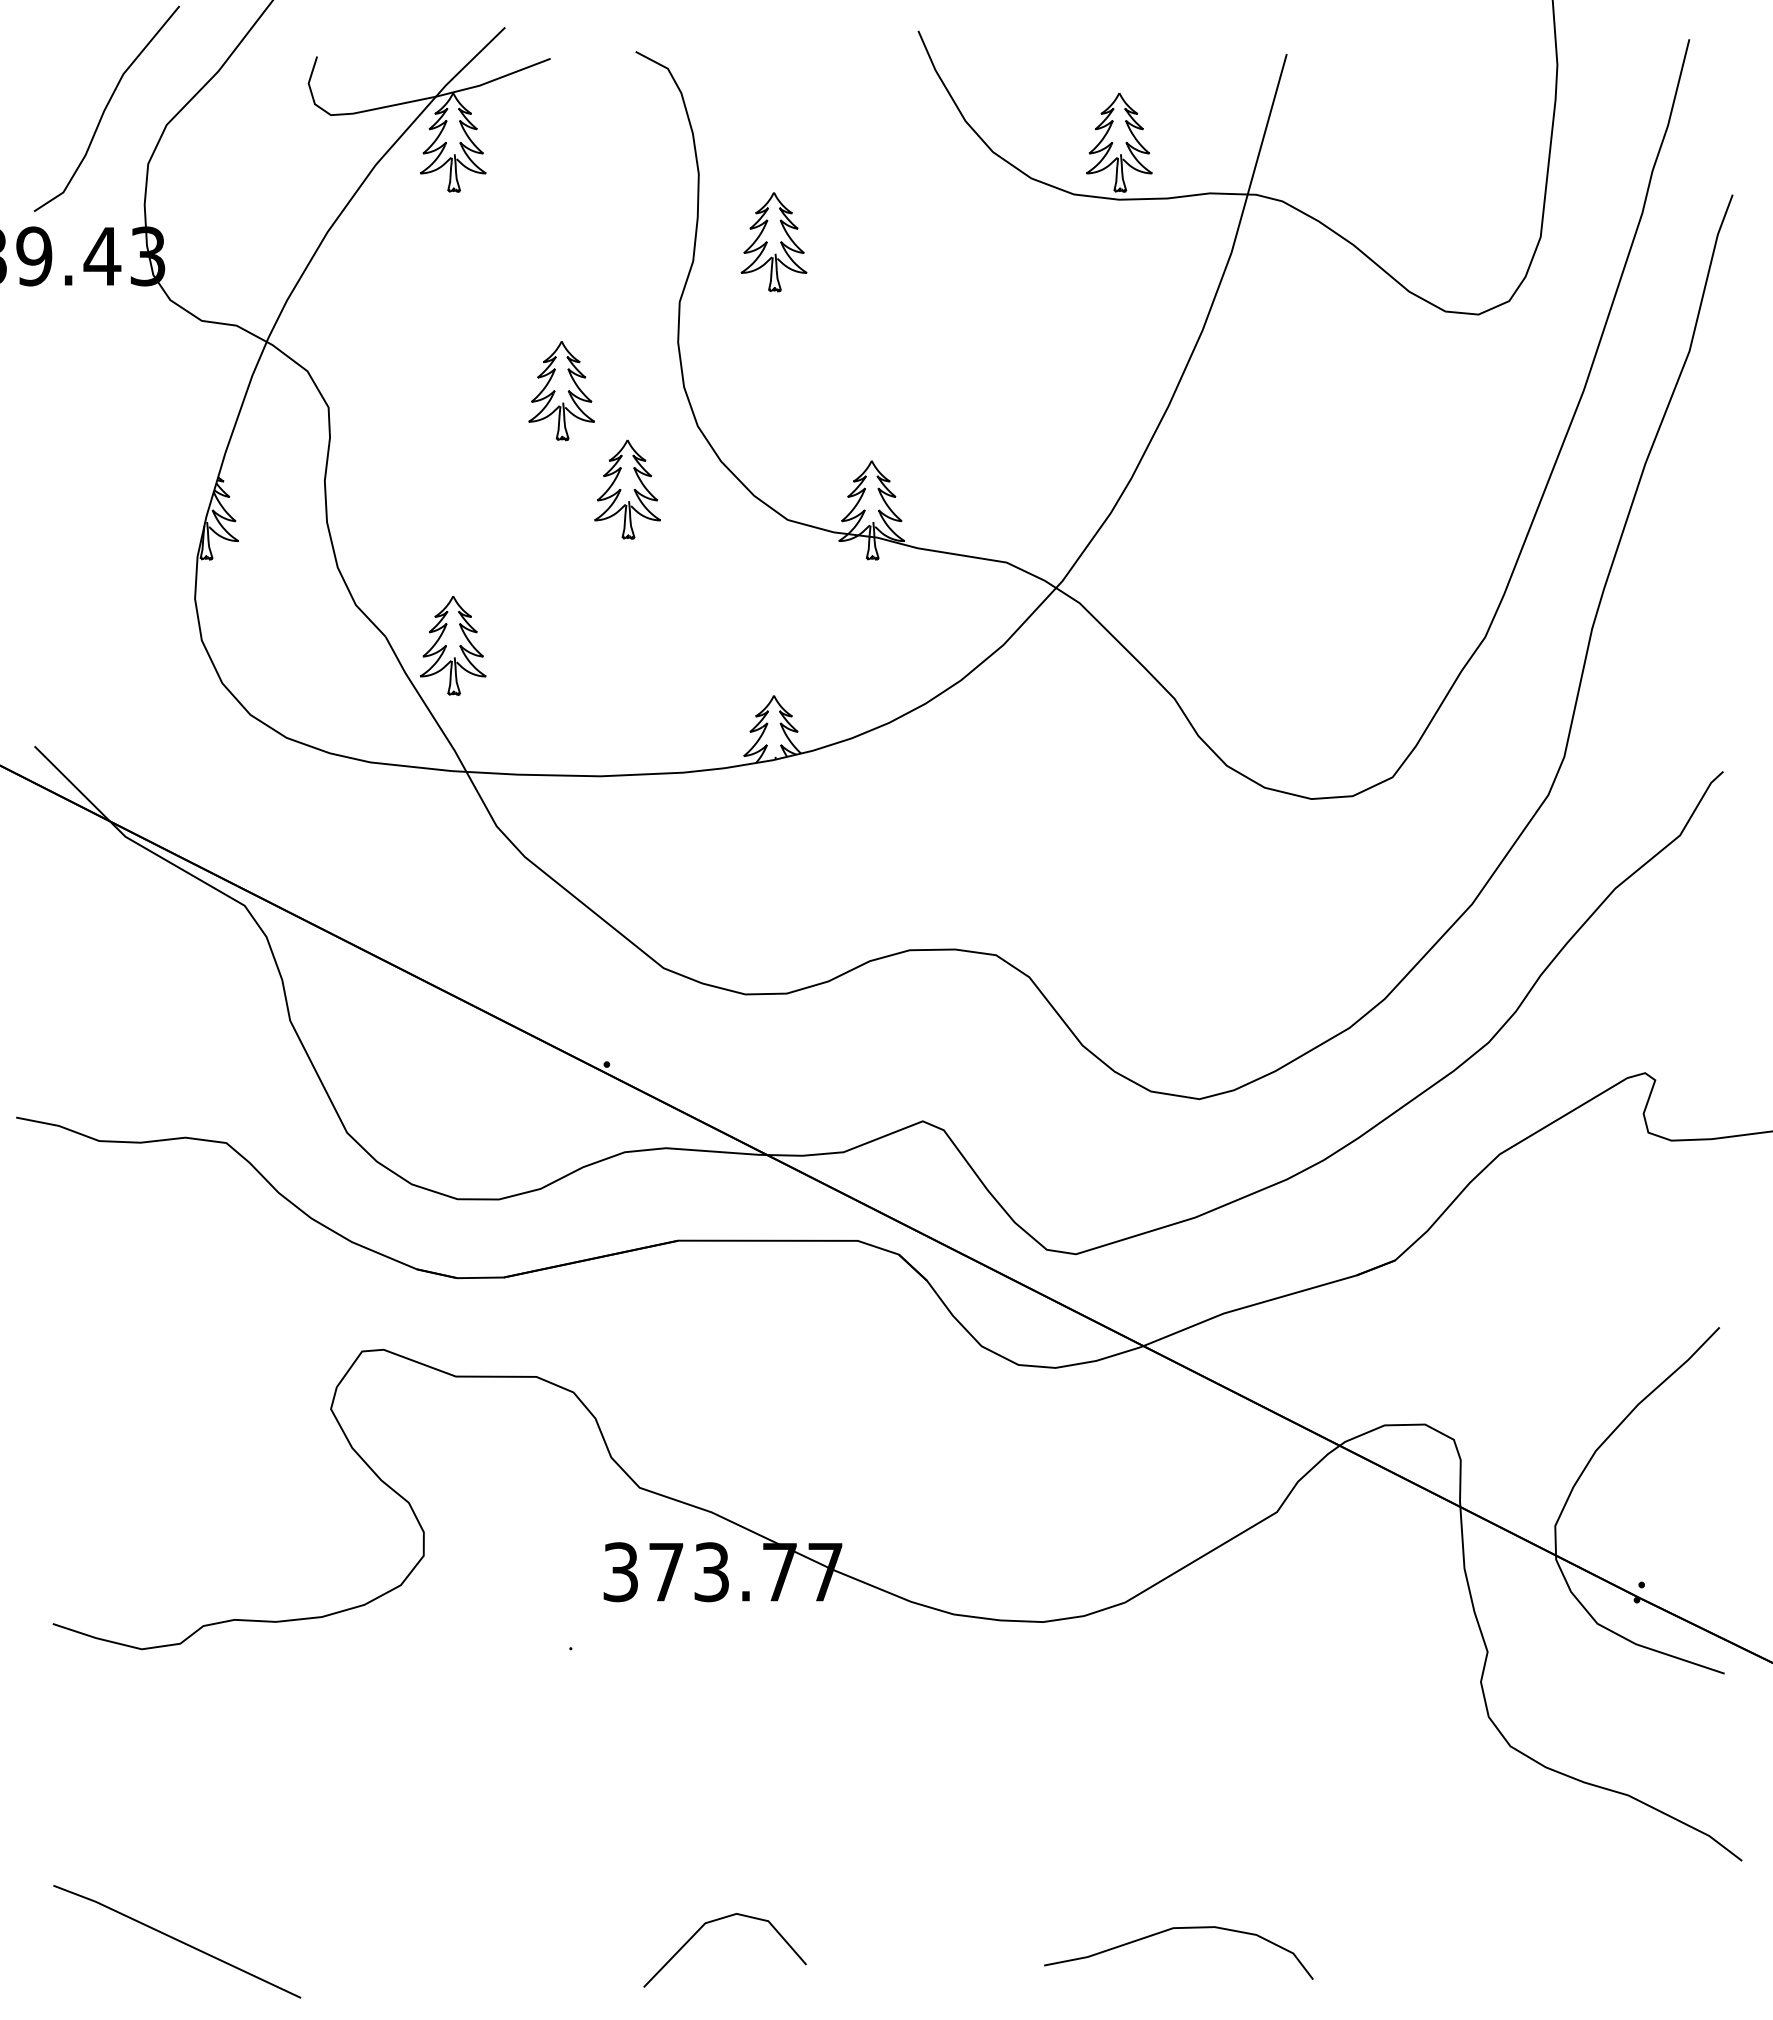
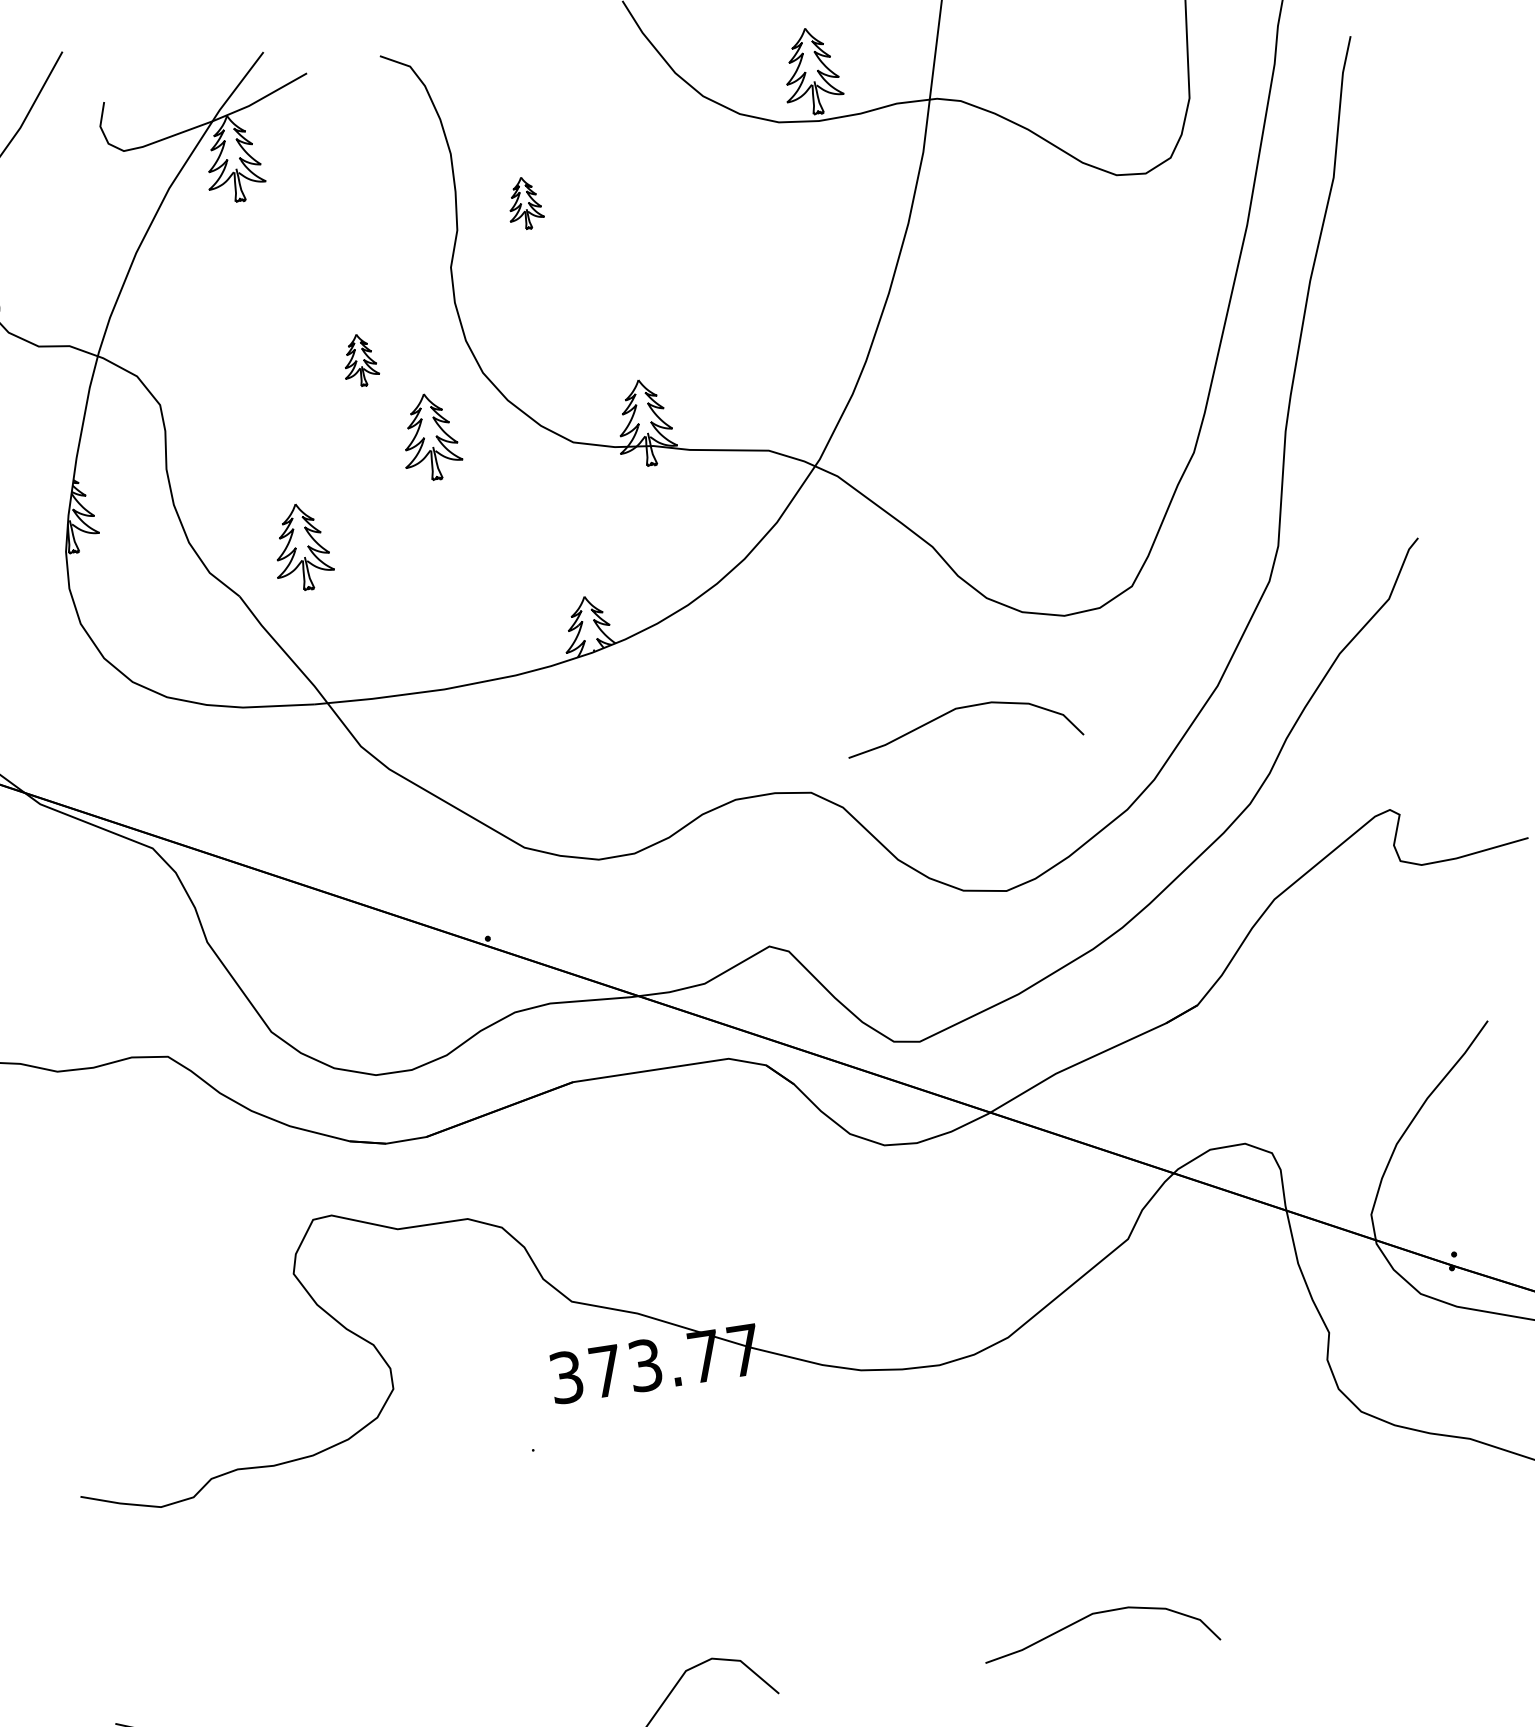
part: (773, 242) -> (524, 203), size x0.6
part: (561, 391) -> (360, 360), size x0.6
part: (453, 645) -> (302, 546), moved
curve: (1170, 887) -> (953, 711), added

